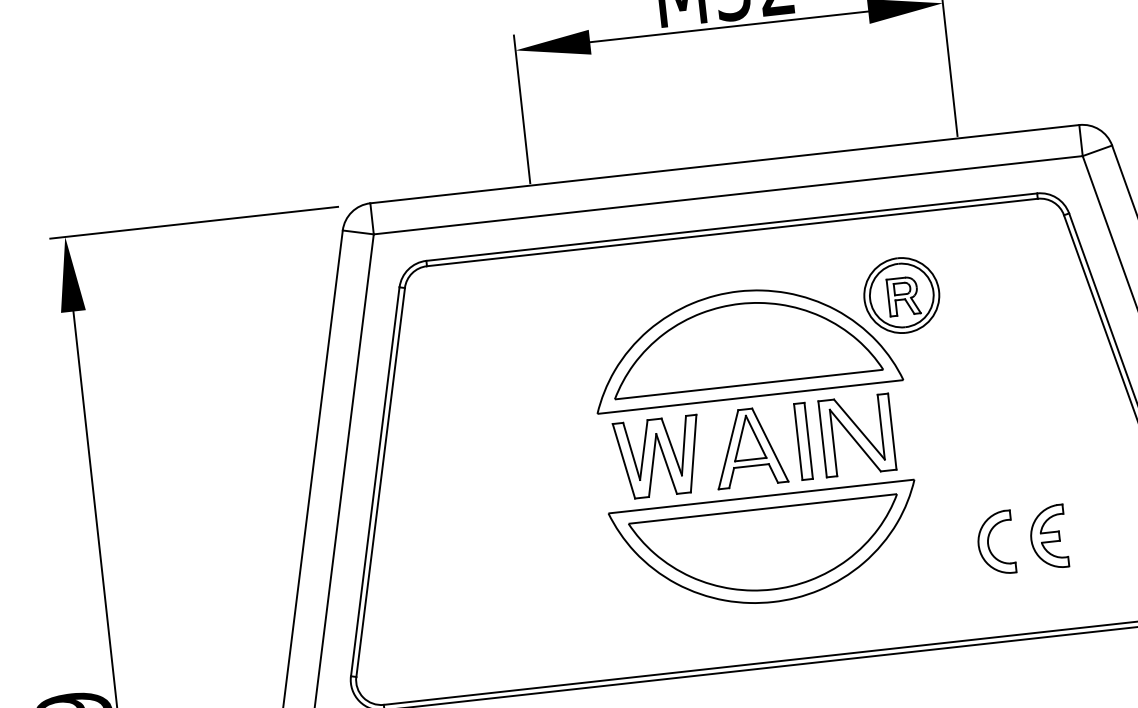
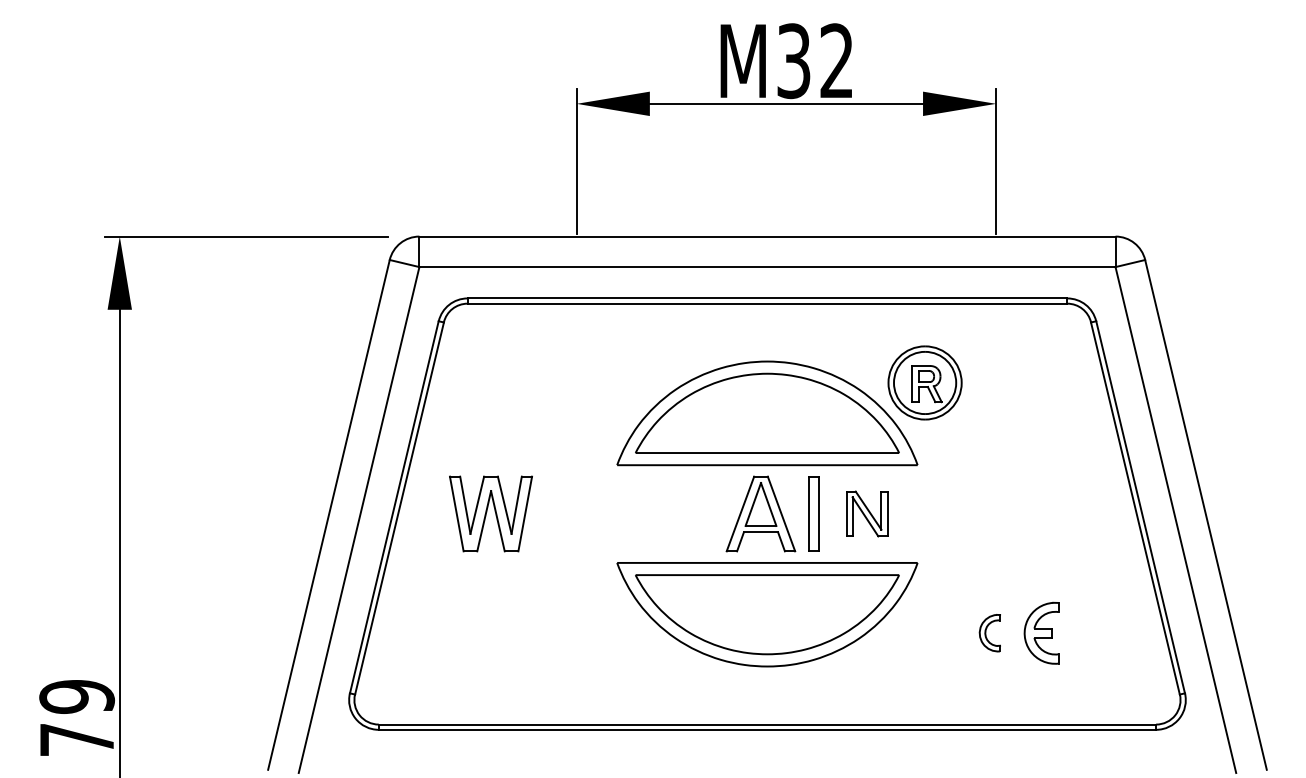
part: (856, 435) -> (866, 513), size x0.6
part: (658, 456) -> (490, 513), moved
part: (995, 542) -> (989, 632), size x0.6

